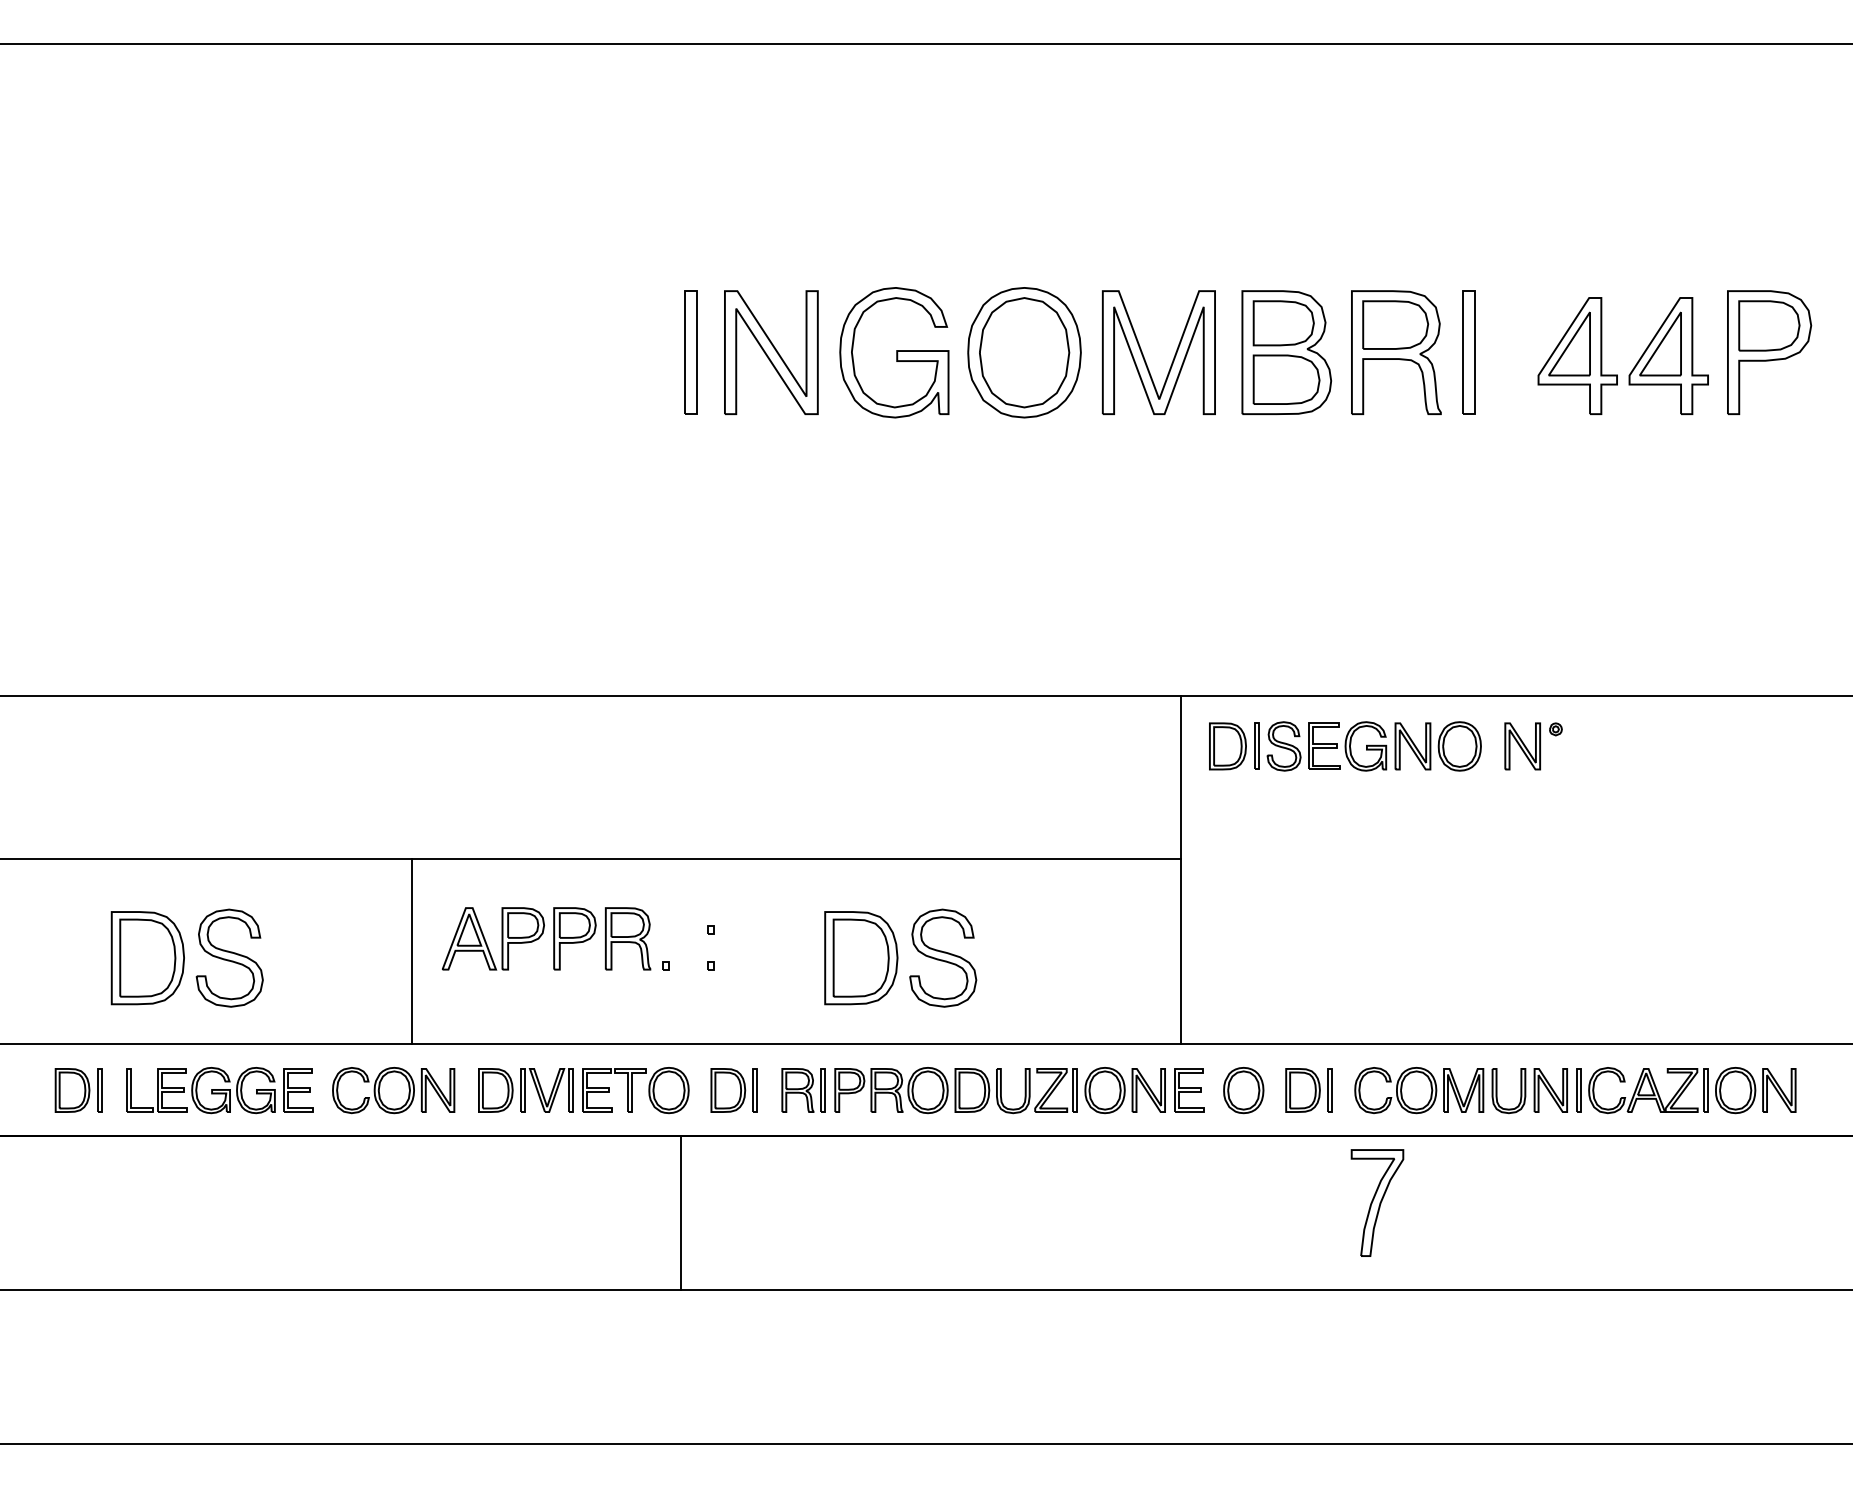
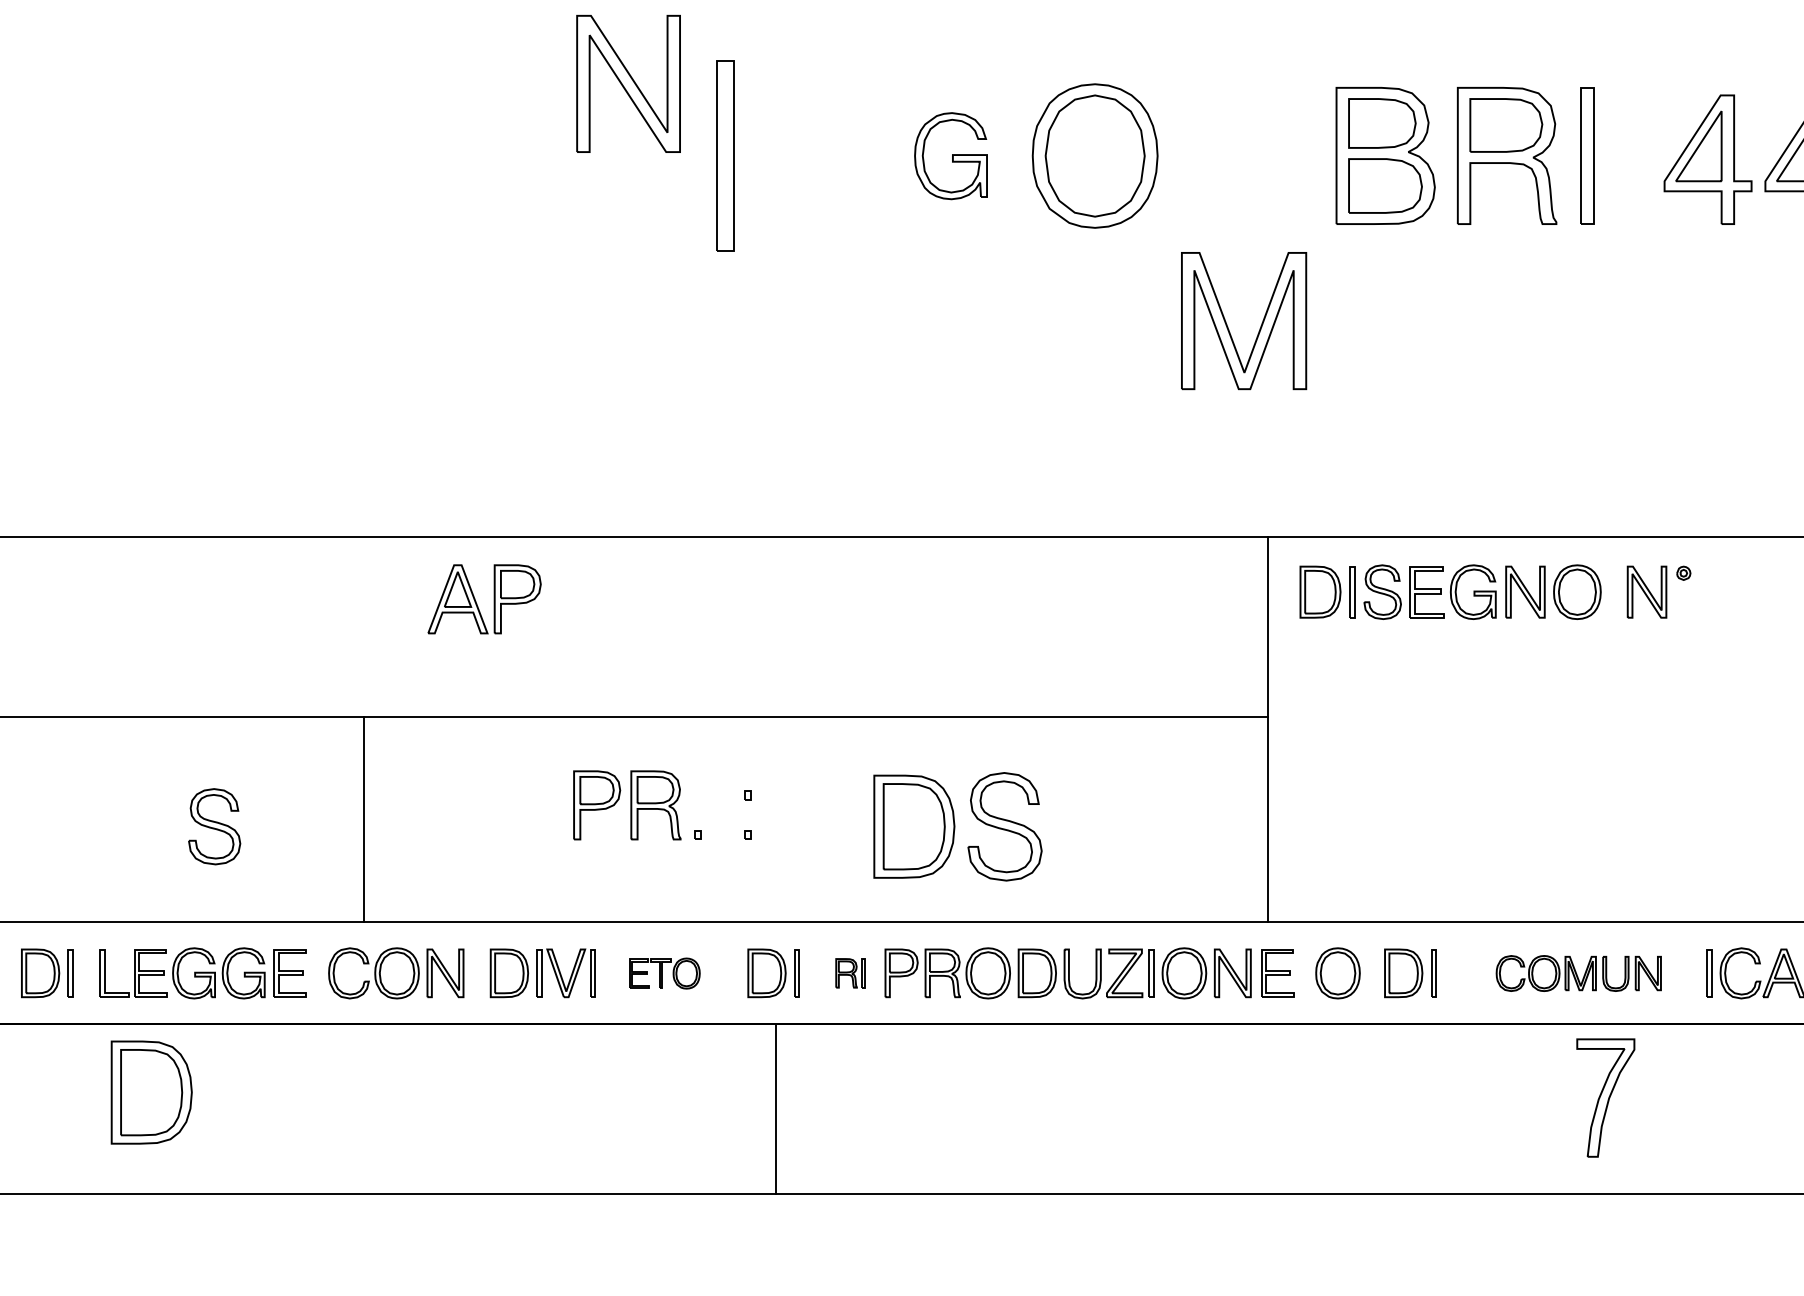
part: (690, 352) -> (725, 155), size x1.4
part: (771, 352) -> (628, 83), moved
part: (894, 352) -> (951, 155), size x0.6
part: (1144, 356) -> (1228, 325), moved
part: (486, 941) -> (476, 602), moved
line: (412, 951) -> (363, 819), moved
part: (229, 957) -> (214, 826), size x0.7
part: (147, 958) -> (151, 1093), moved
part: (635, 1090) -> (664, 973), size x0.6
part: (803, 1090) -> (850, 973), size x0.6
part: (1460, 1090) -> (1578, 973), size x0.7
part: (1377, 1202) -> (1605, 1097), moved
line: (681, 1212) -> (776, 1108), moved

